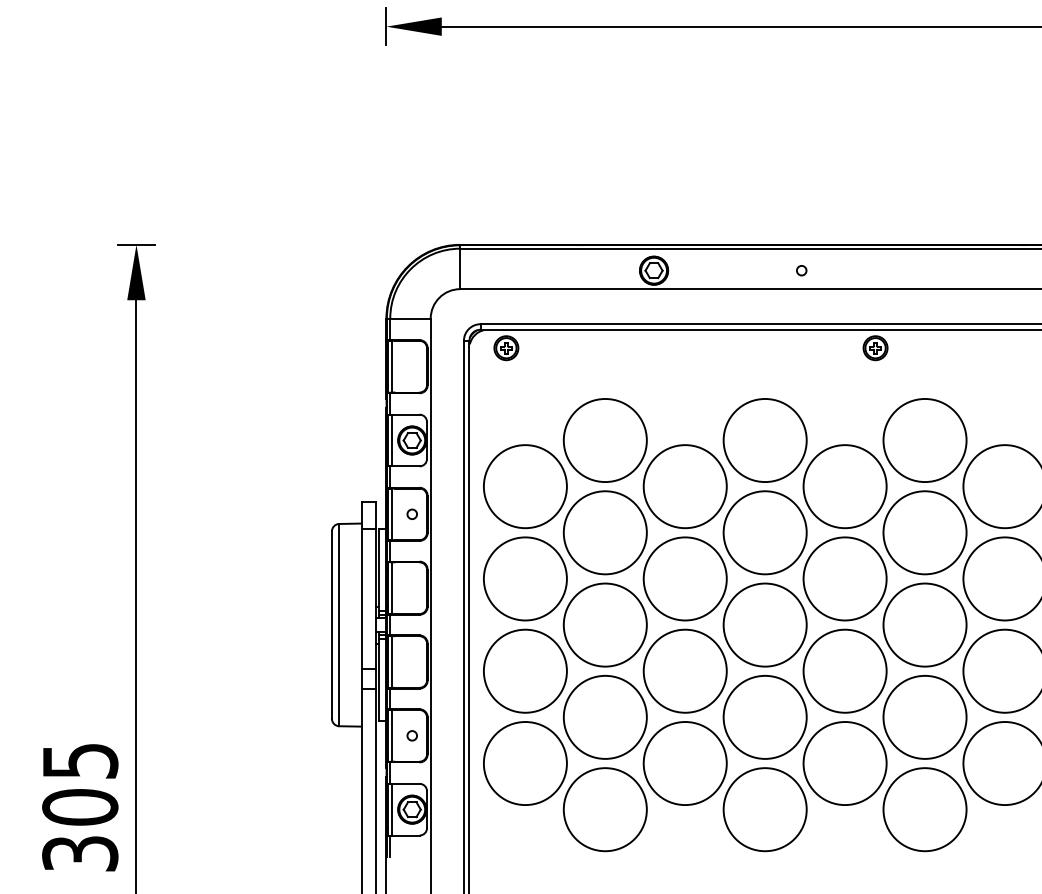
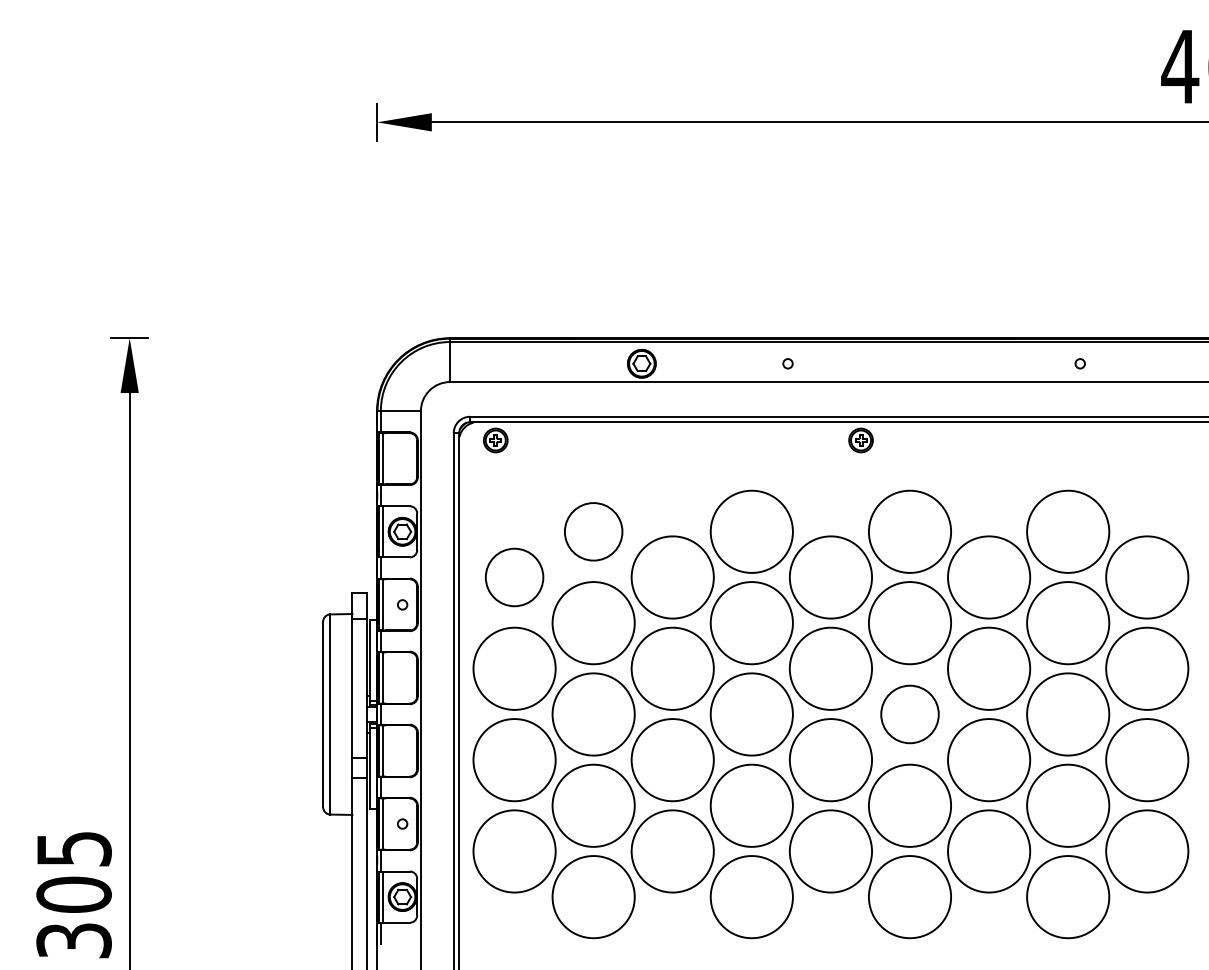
circle: (605, 440) -> (593, 531), size x0.7
circle: (525, 486) -> (514, 577), size x0.7
circle: (924, 625) -> (909, 714), size x0.7

